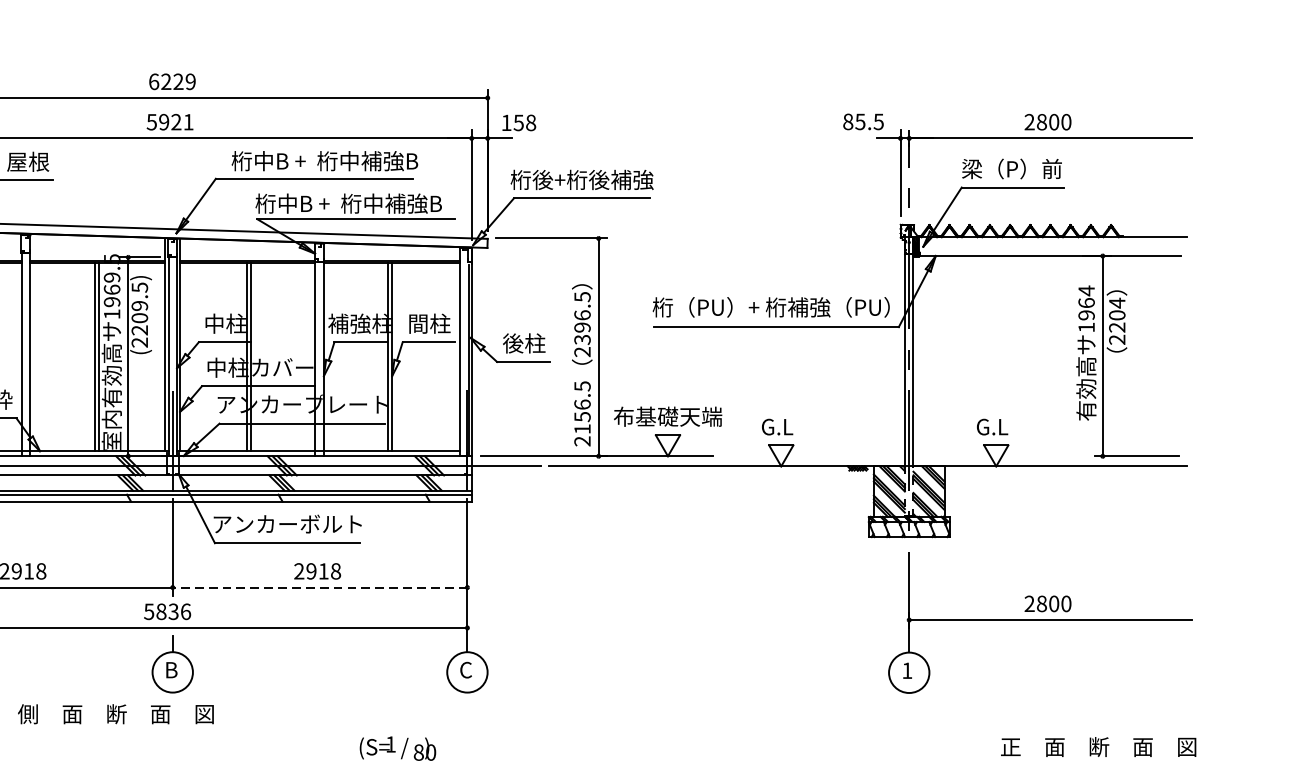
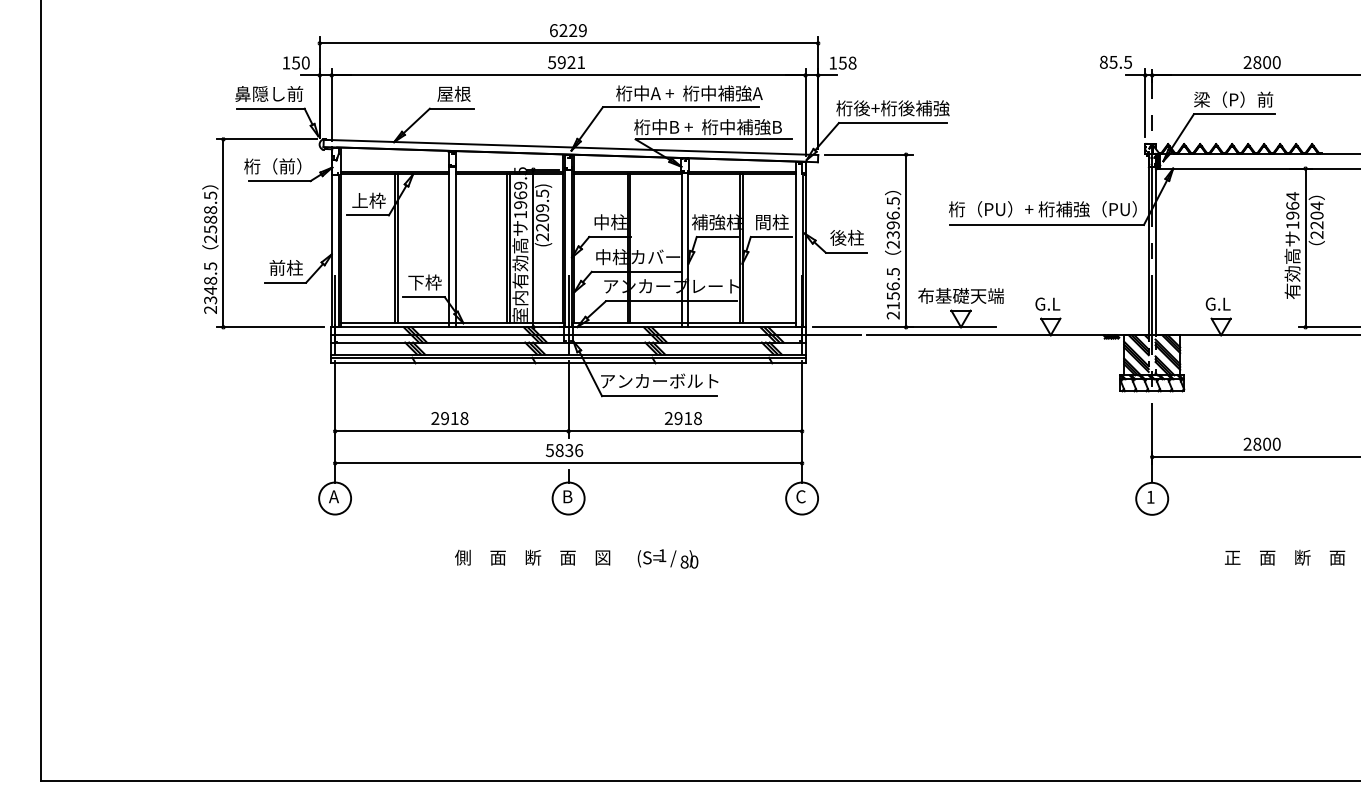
text: (324, 161) -> (688, 93), 桁中B +  桁中補強B -> 桁中A +  桁中補強A
line: (320, 587) -> (685, 431), dashed -> solid
text: (115, 713) -> (532, 557), moved
text: (397, 748) -> (667, 558), moved

